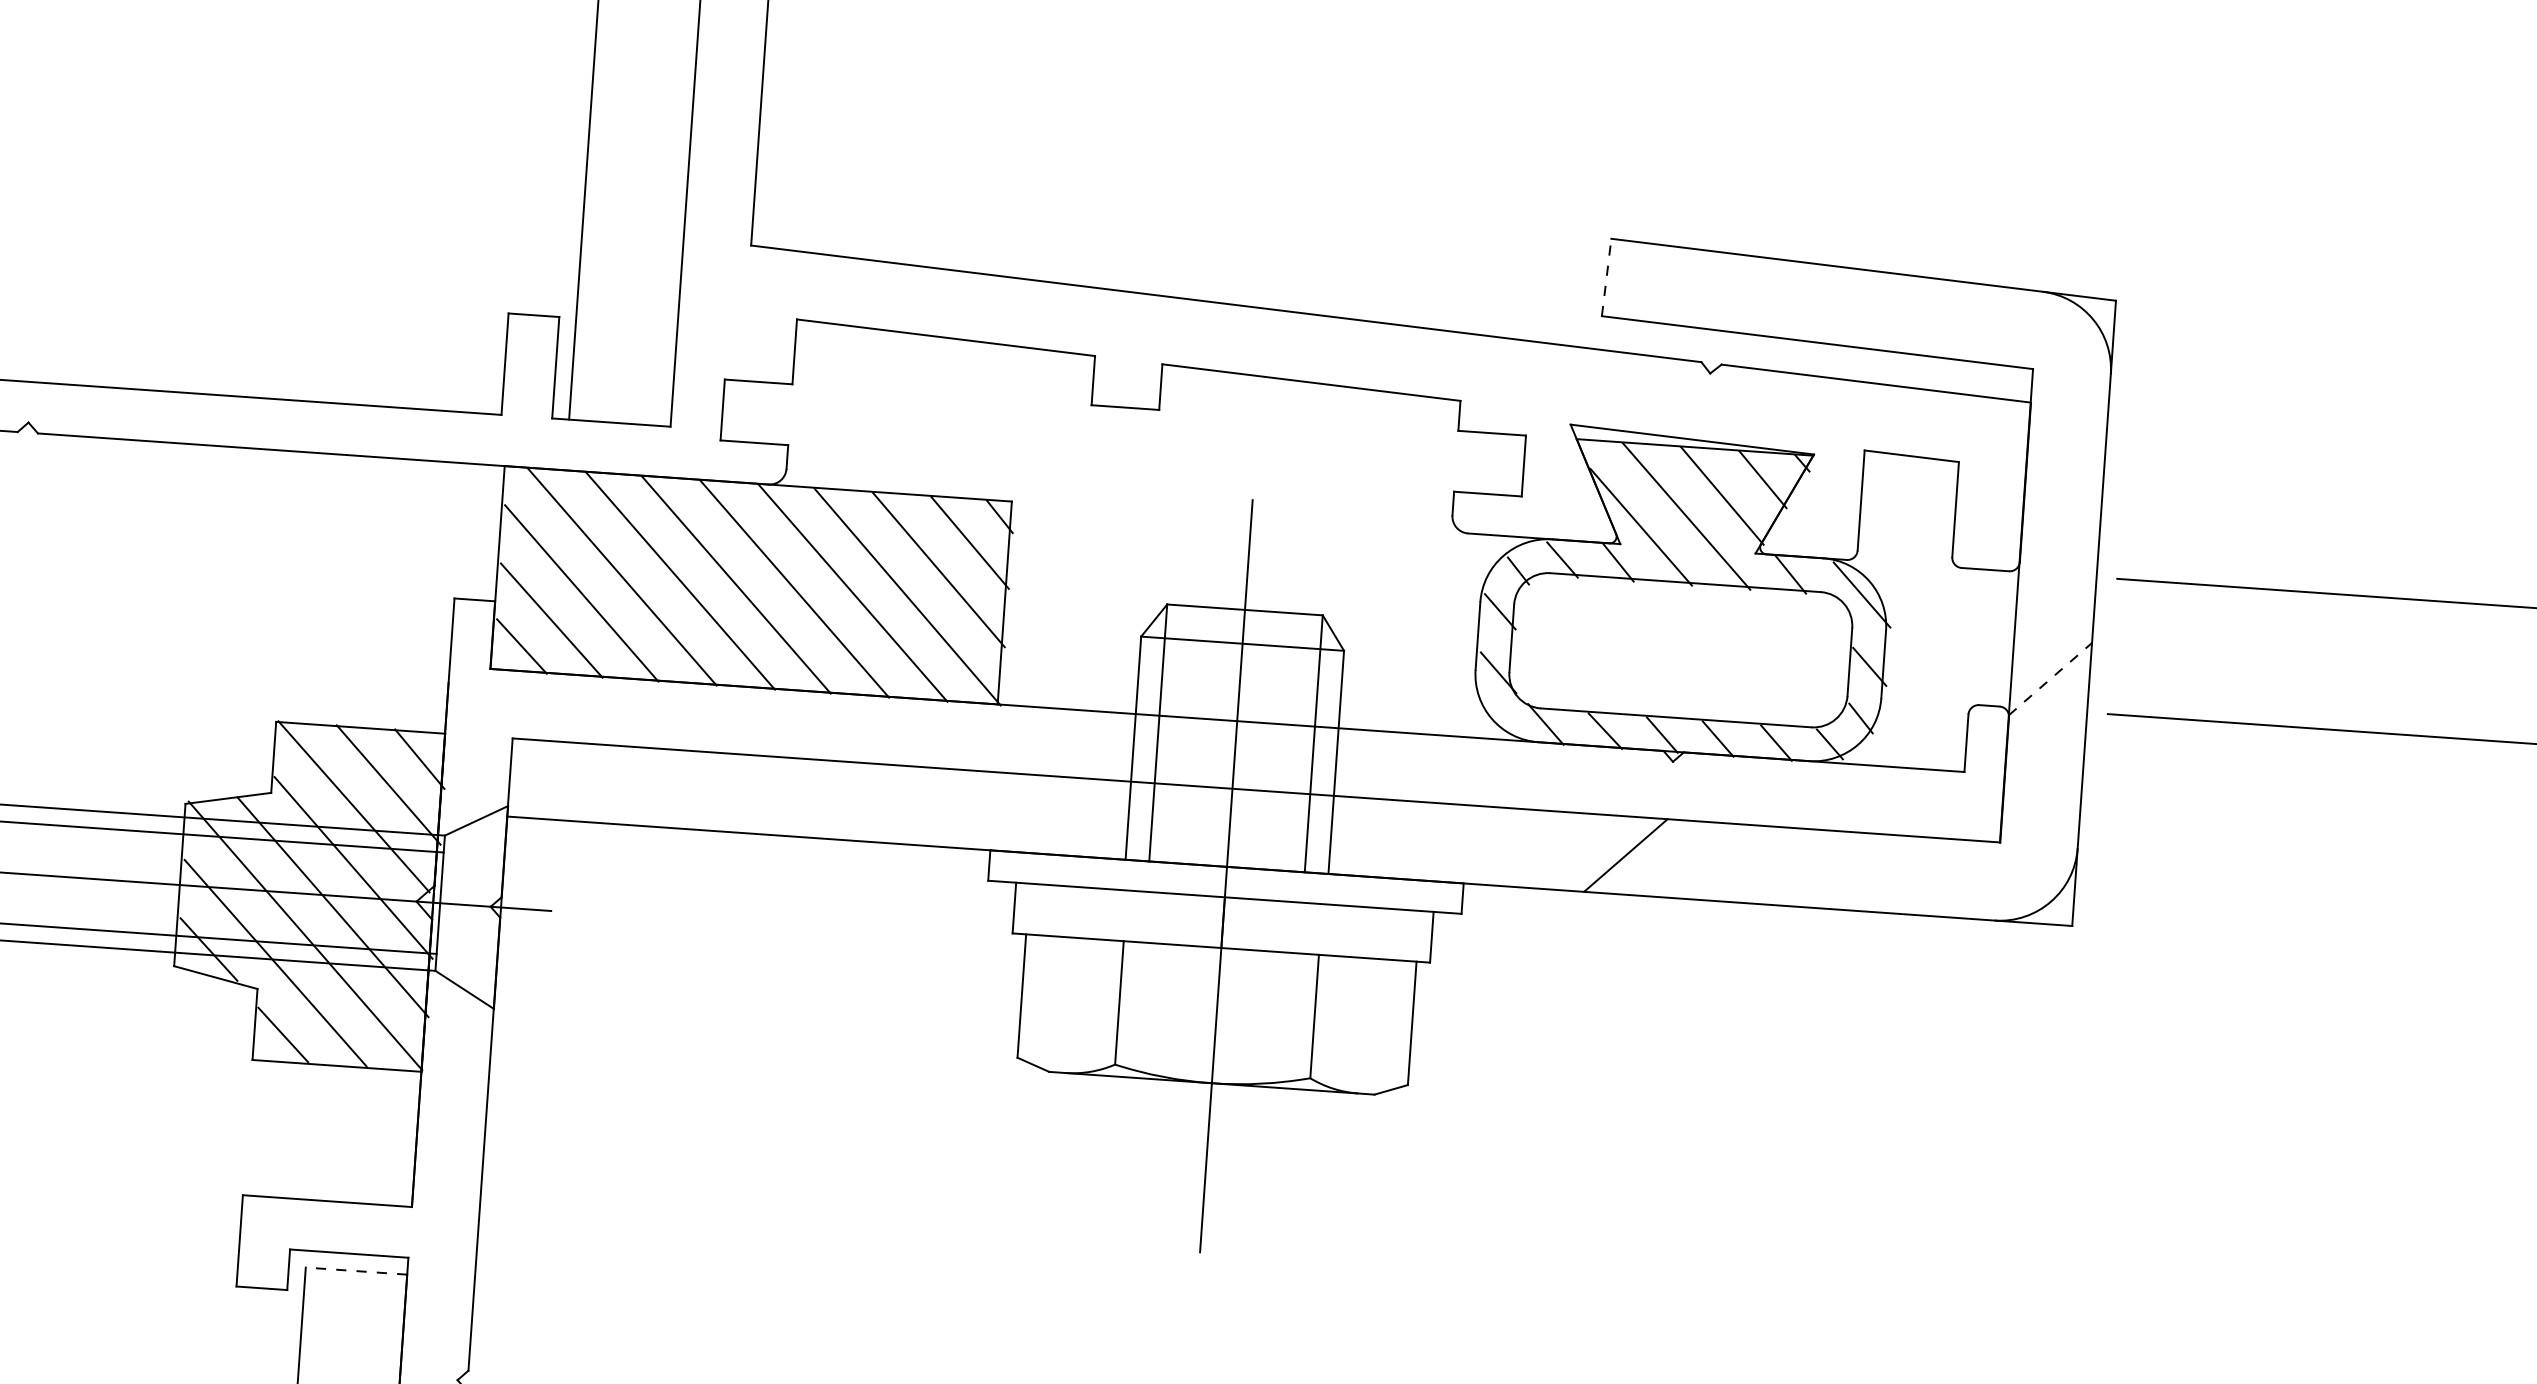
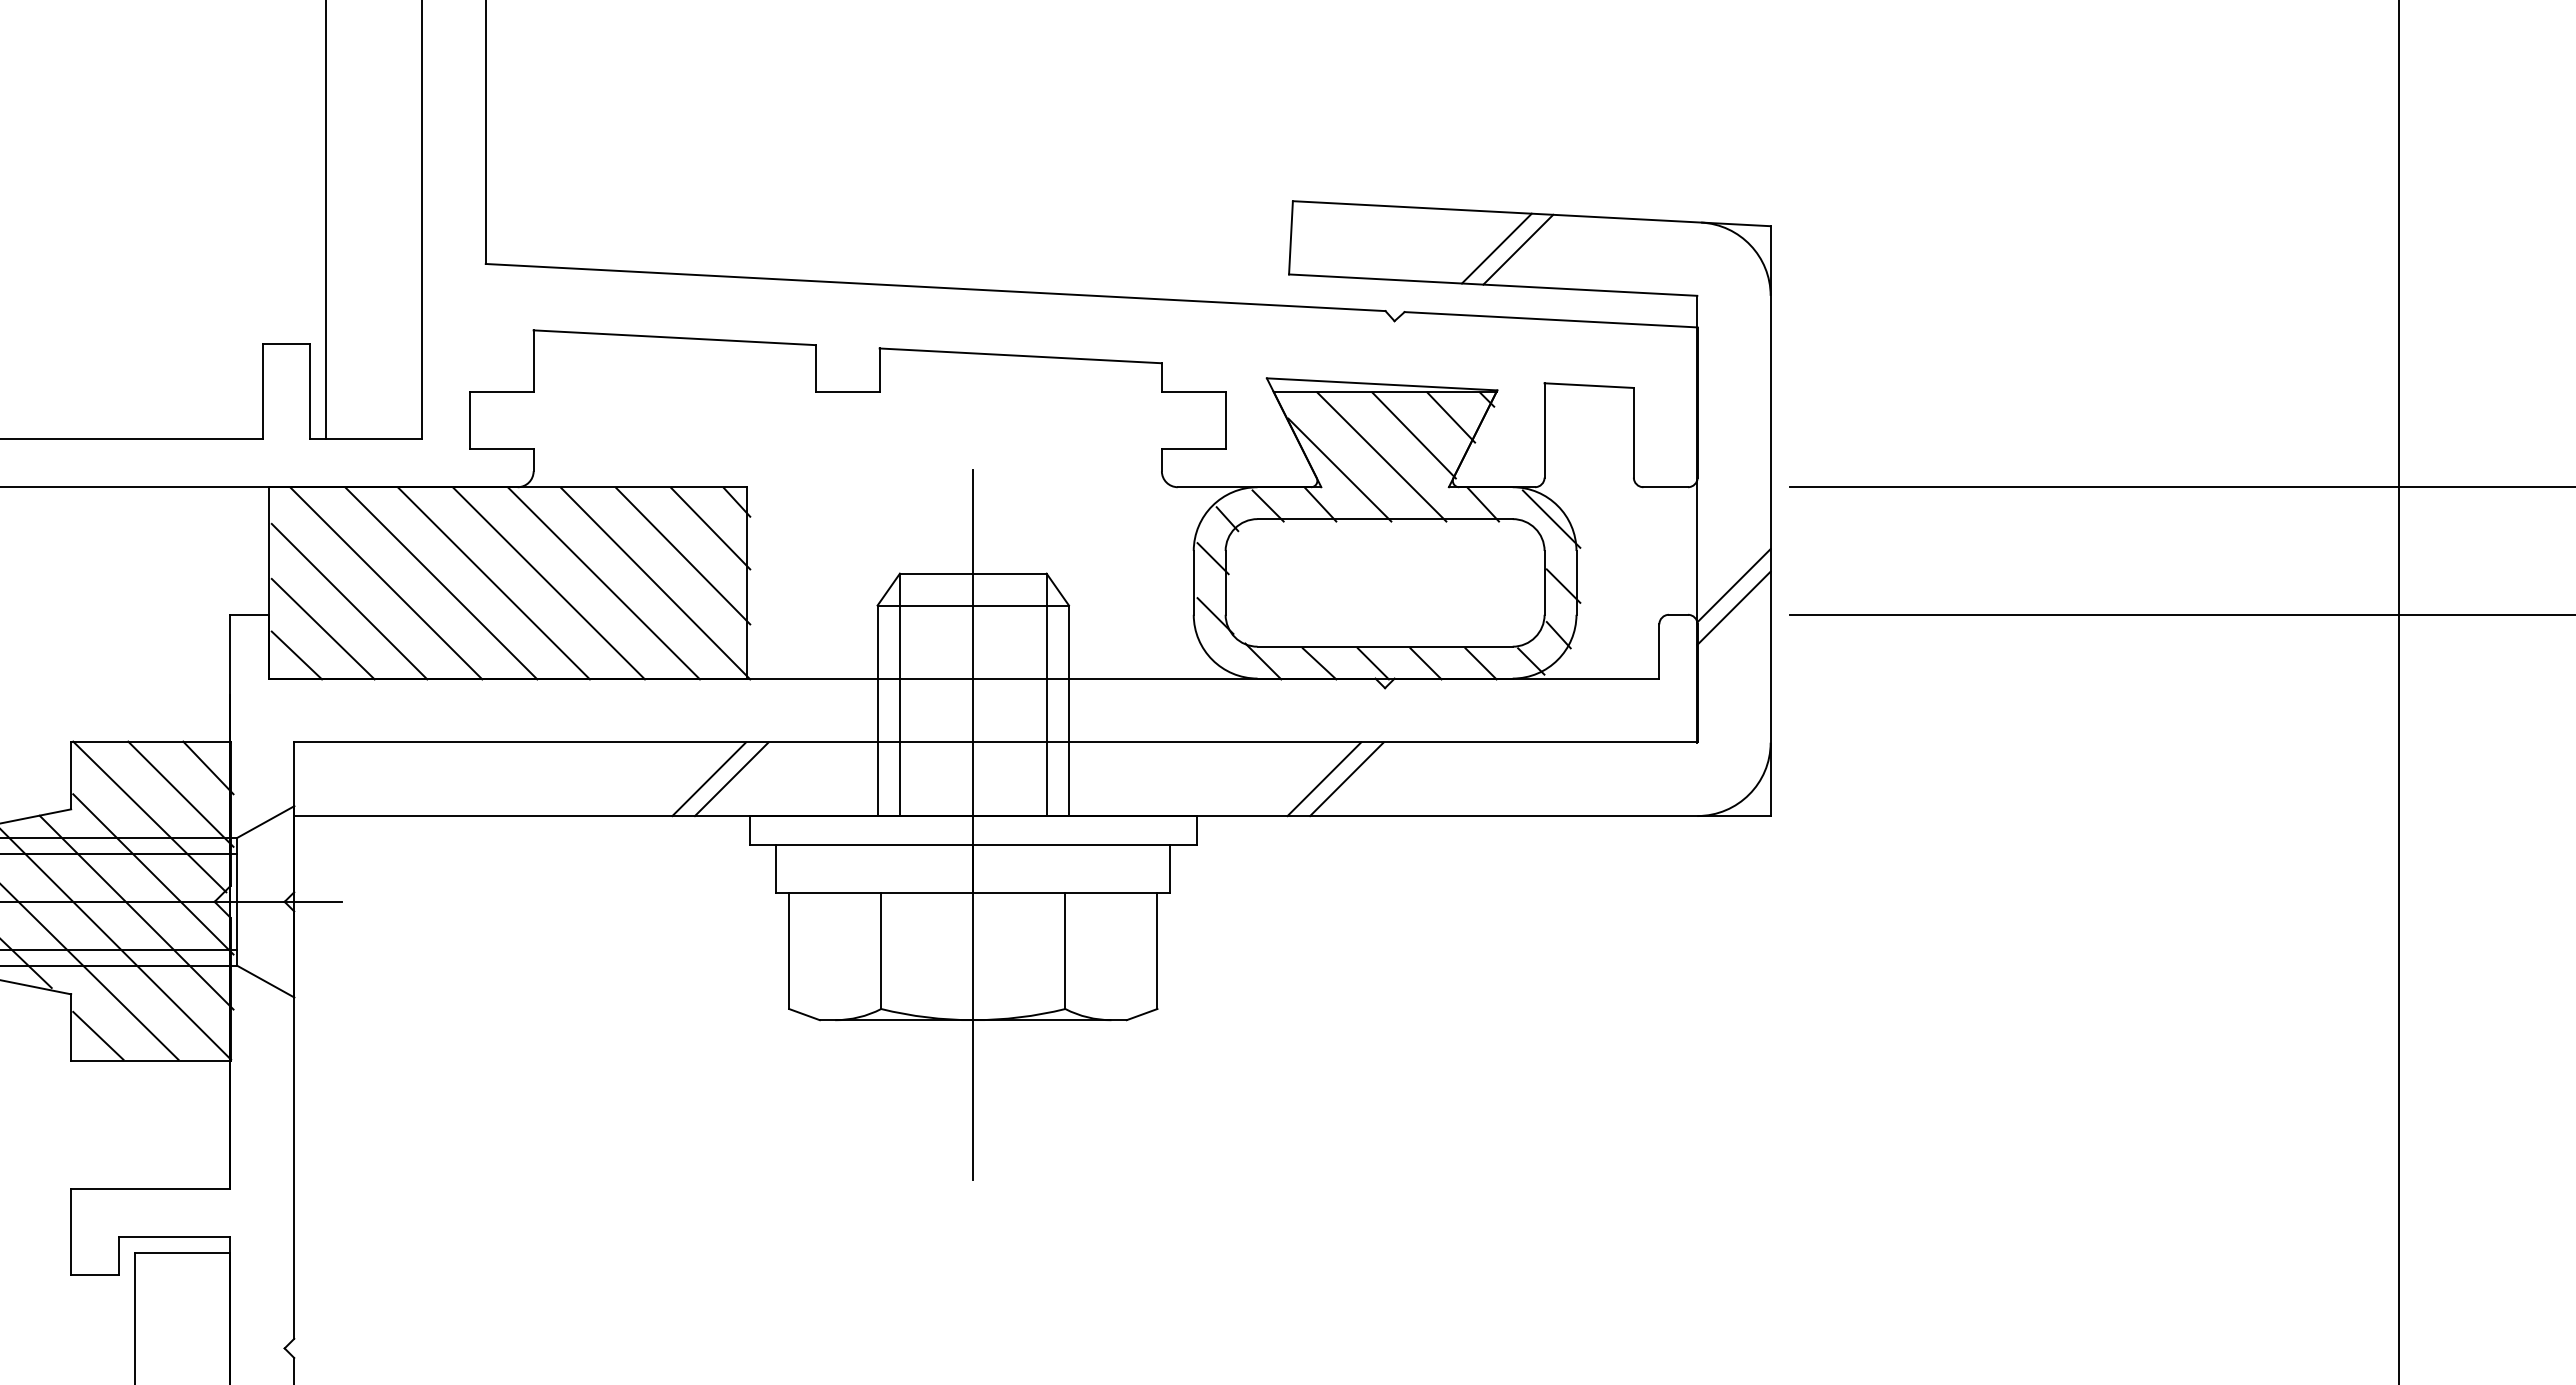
line: (1606, 277) -> (1290, 237), dashed -> solid
line: (1823, 304) -> (1496, 248), added
line: (1846, 306) -> (1518, 249), added
line: (2050, 678) -> (1734, 585), dashed -> solid
line: (2048, 702) -> (1733, 607), added
line: (950, 808) -> (709, 779), added
line: (973, 810) -> (731, 779), added
line: (1602, 854) -> (1324, 779), added
line: (356, 1270) -> (182, 1252), dashed -> solid

